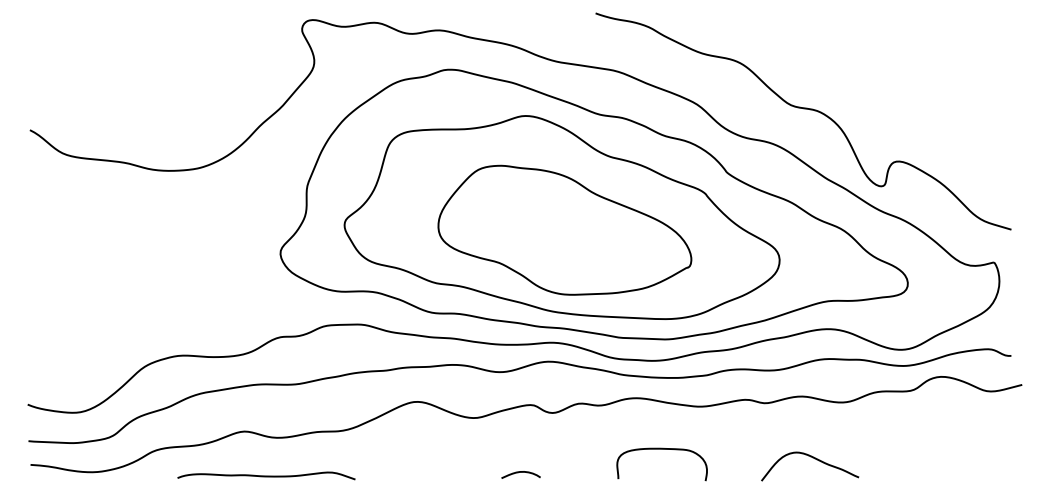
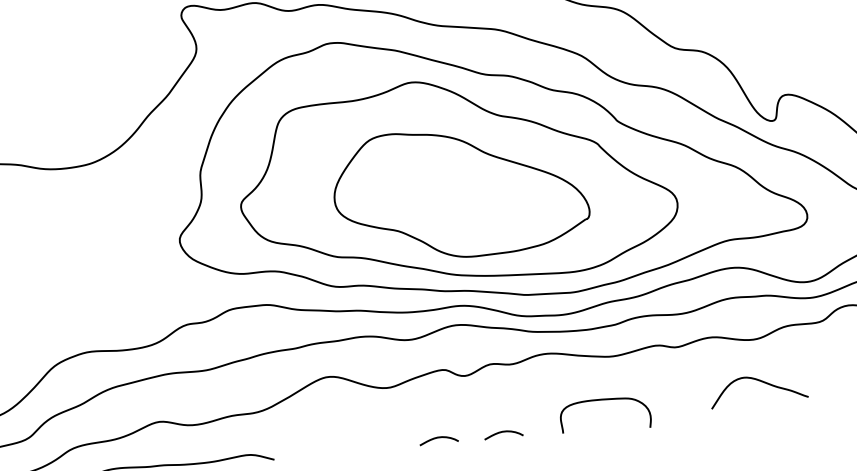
curve: (661, 449) -> (603, 400), moved
curve: (814, 459) -> (762, 383), moved
curve: (585, 472) -> (503, 432), added

